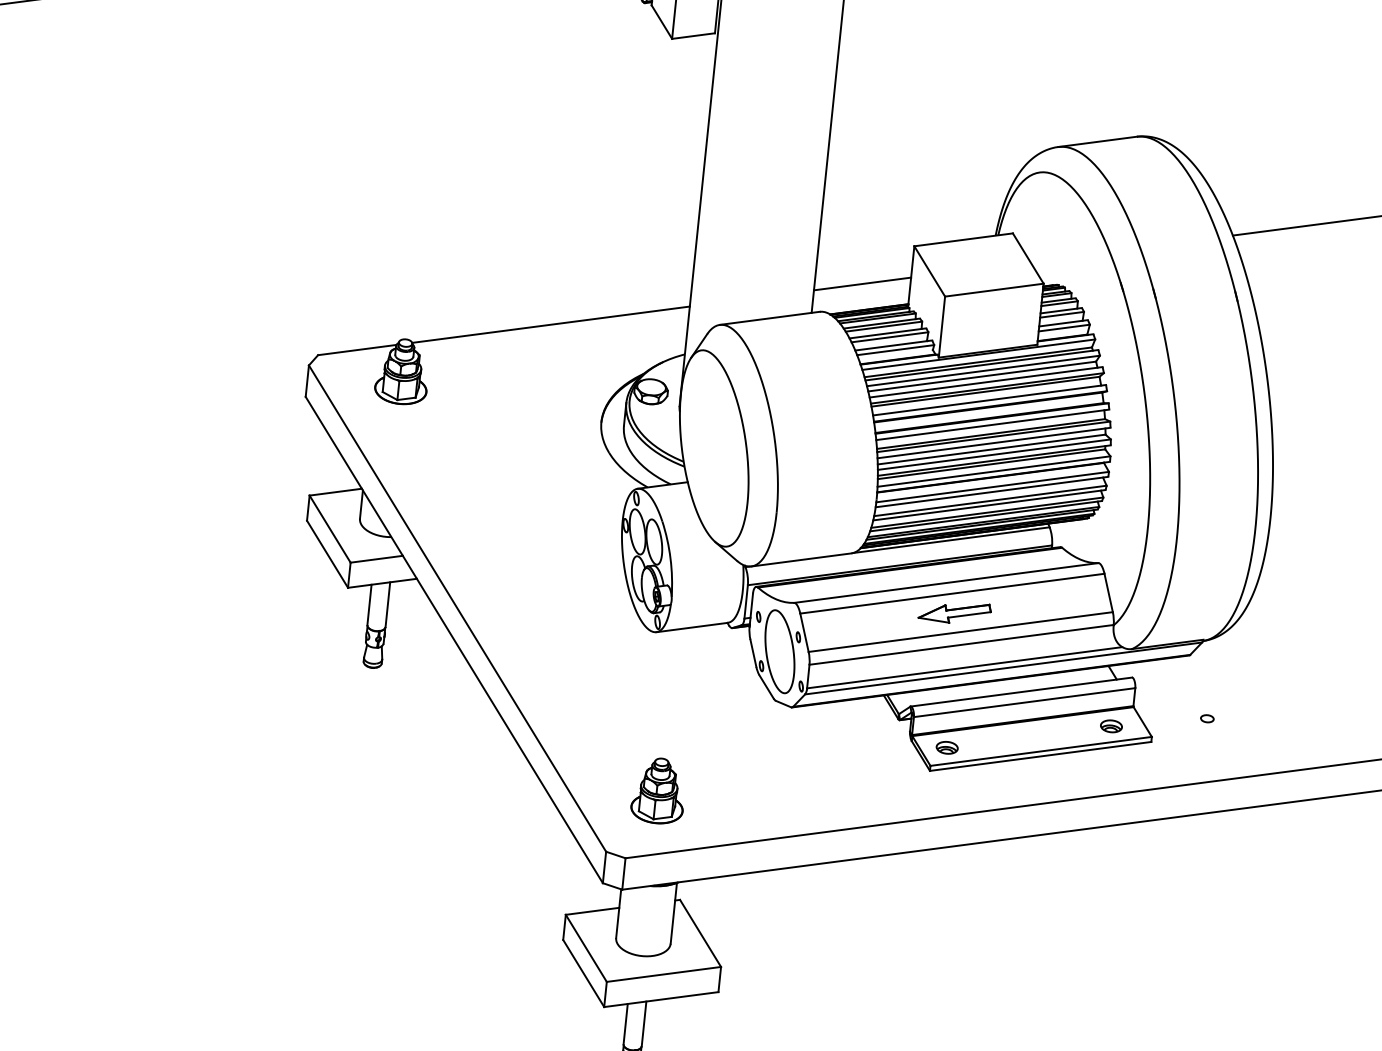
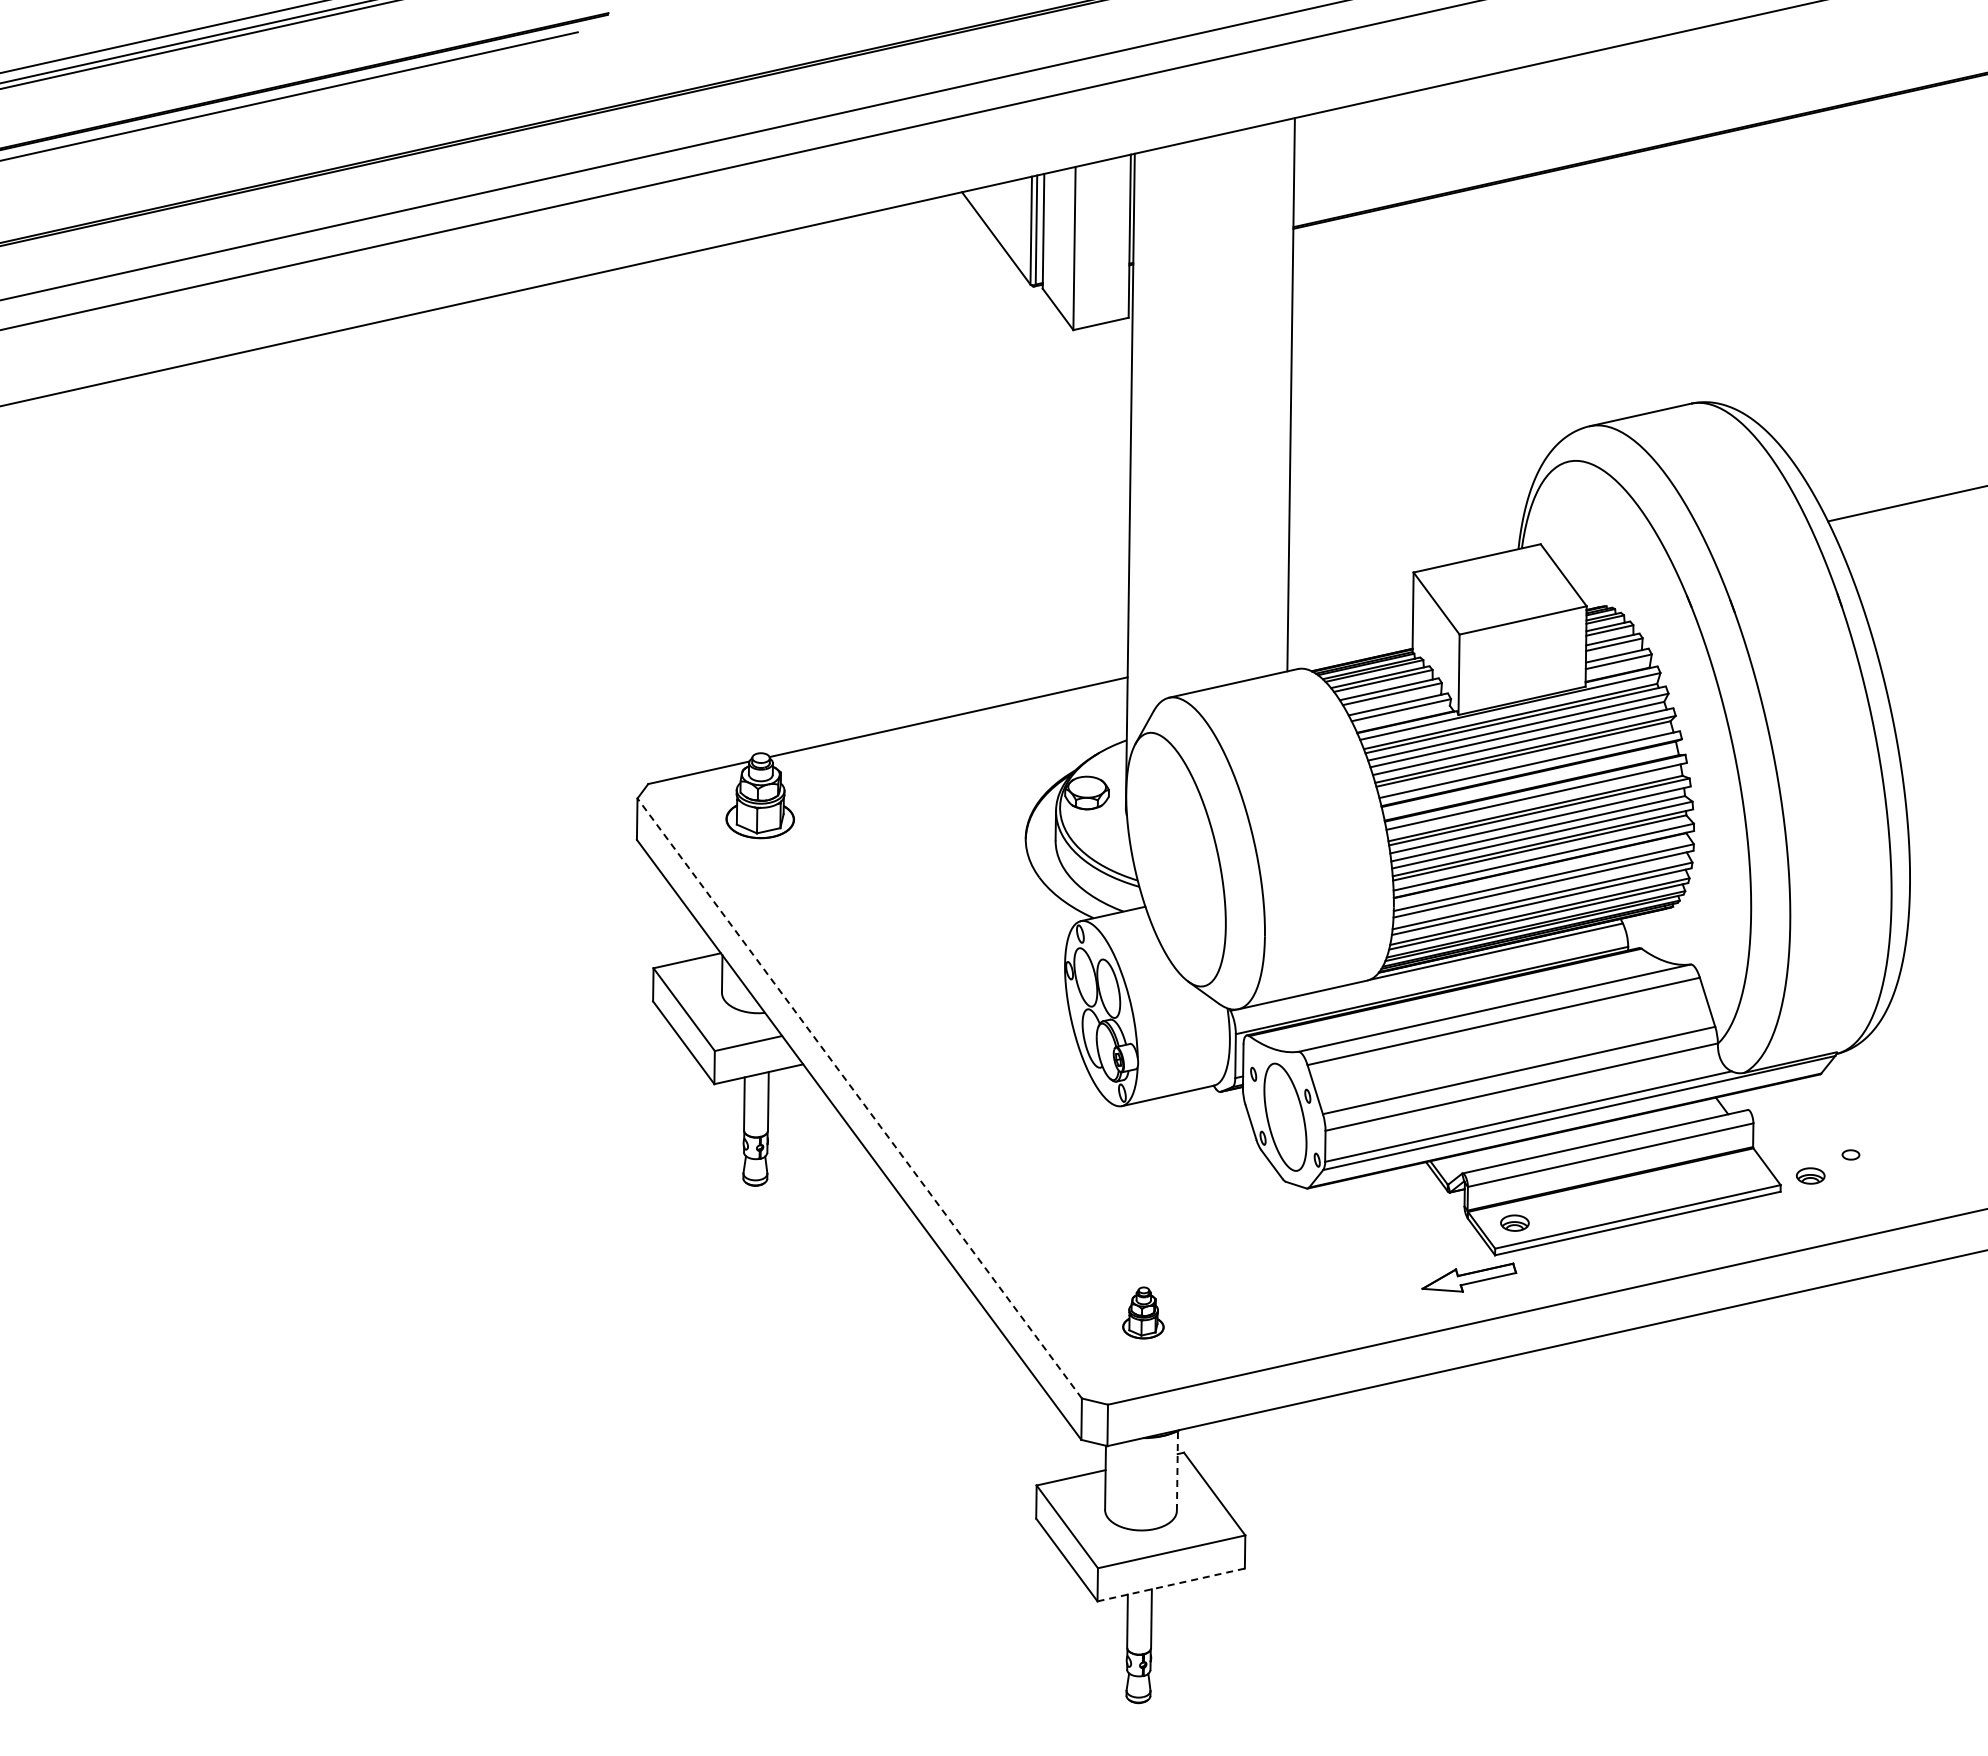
line: (862, 283) -> (1350, 627), removed
line: (457, 608) -> (859, 1098), solid -> dashed
part: (955, 612) -> (1469, 1277), moved
part: (1111, 725) -> (1810, 1175), moved
part: (658, 790) -> (1143, 1312), size x0.6
line: (673, 913) -> (1177, 1471), solid -> dashed
line: (661, 999) -> (1171, 1584), solid -> dashed

